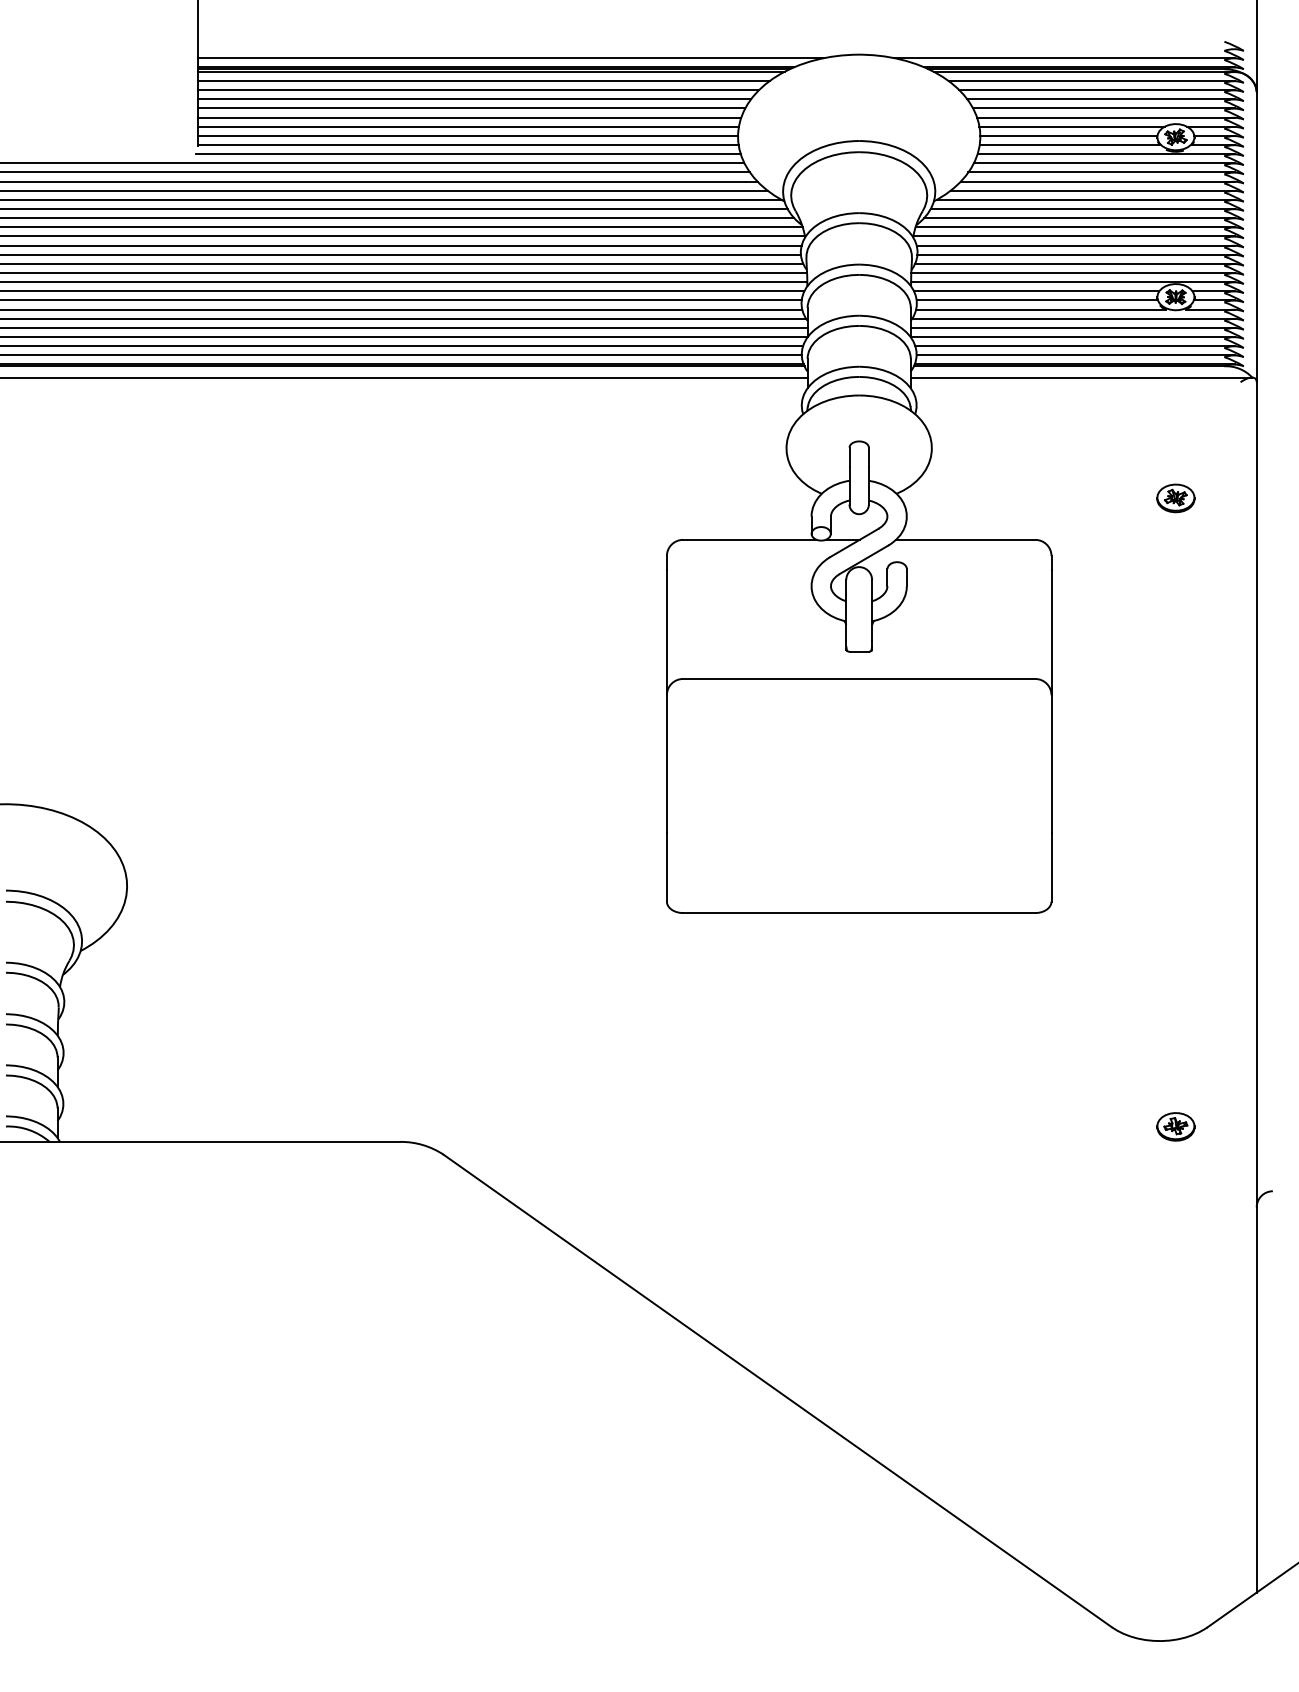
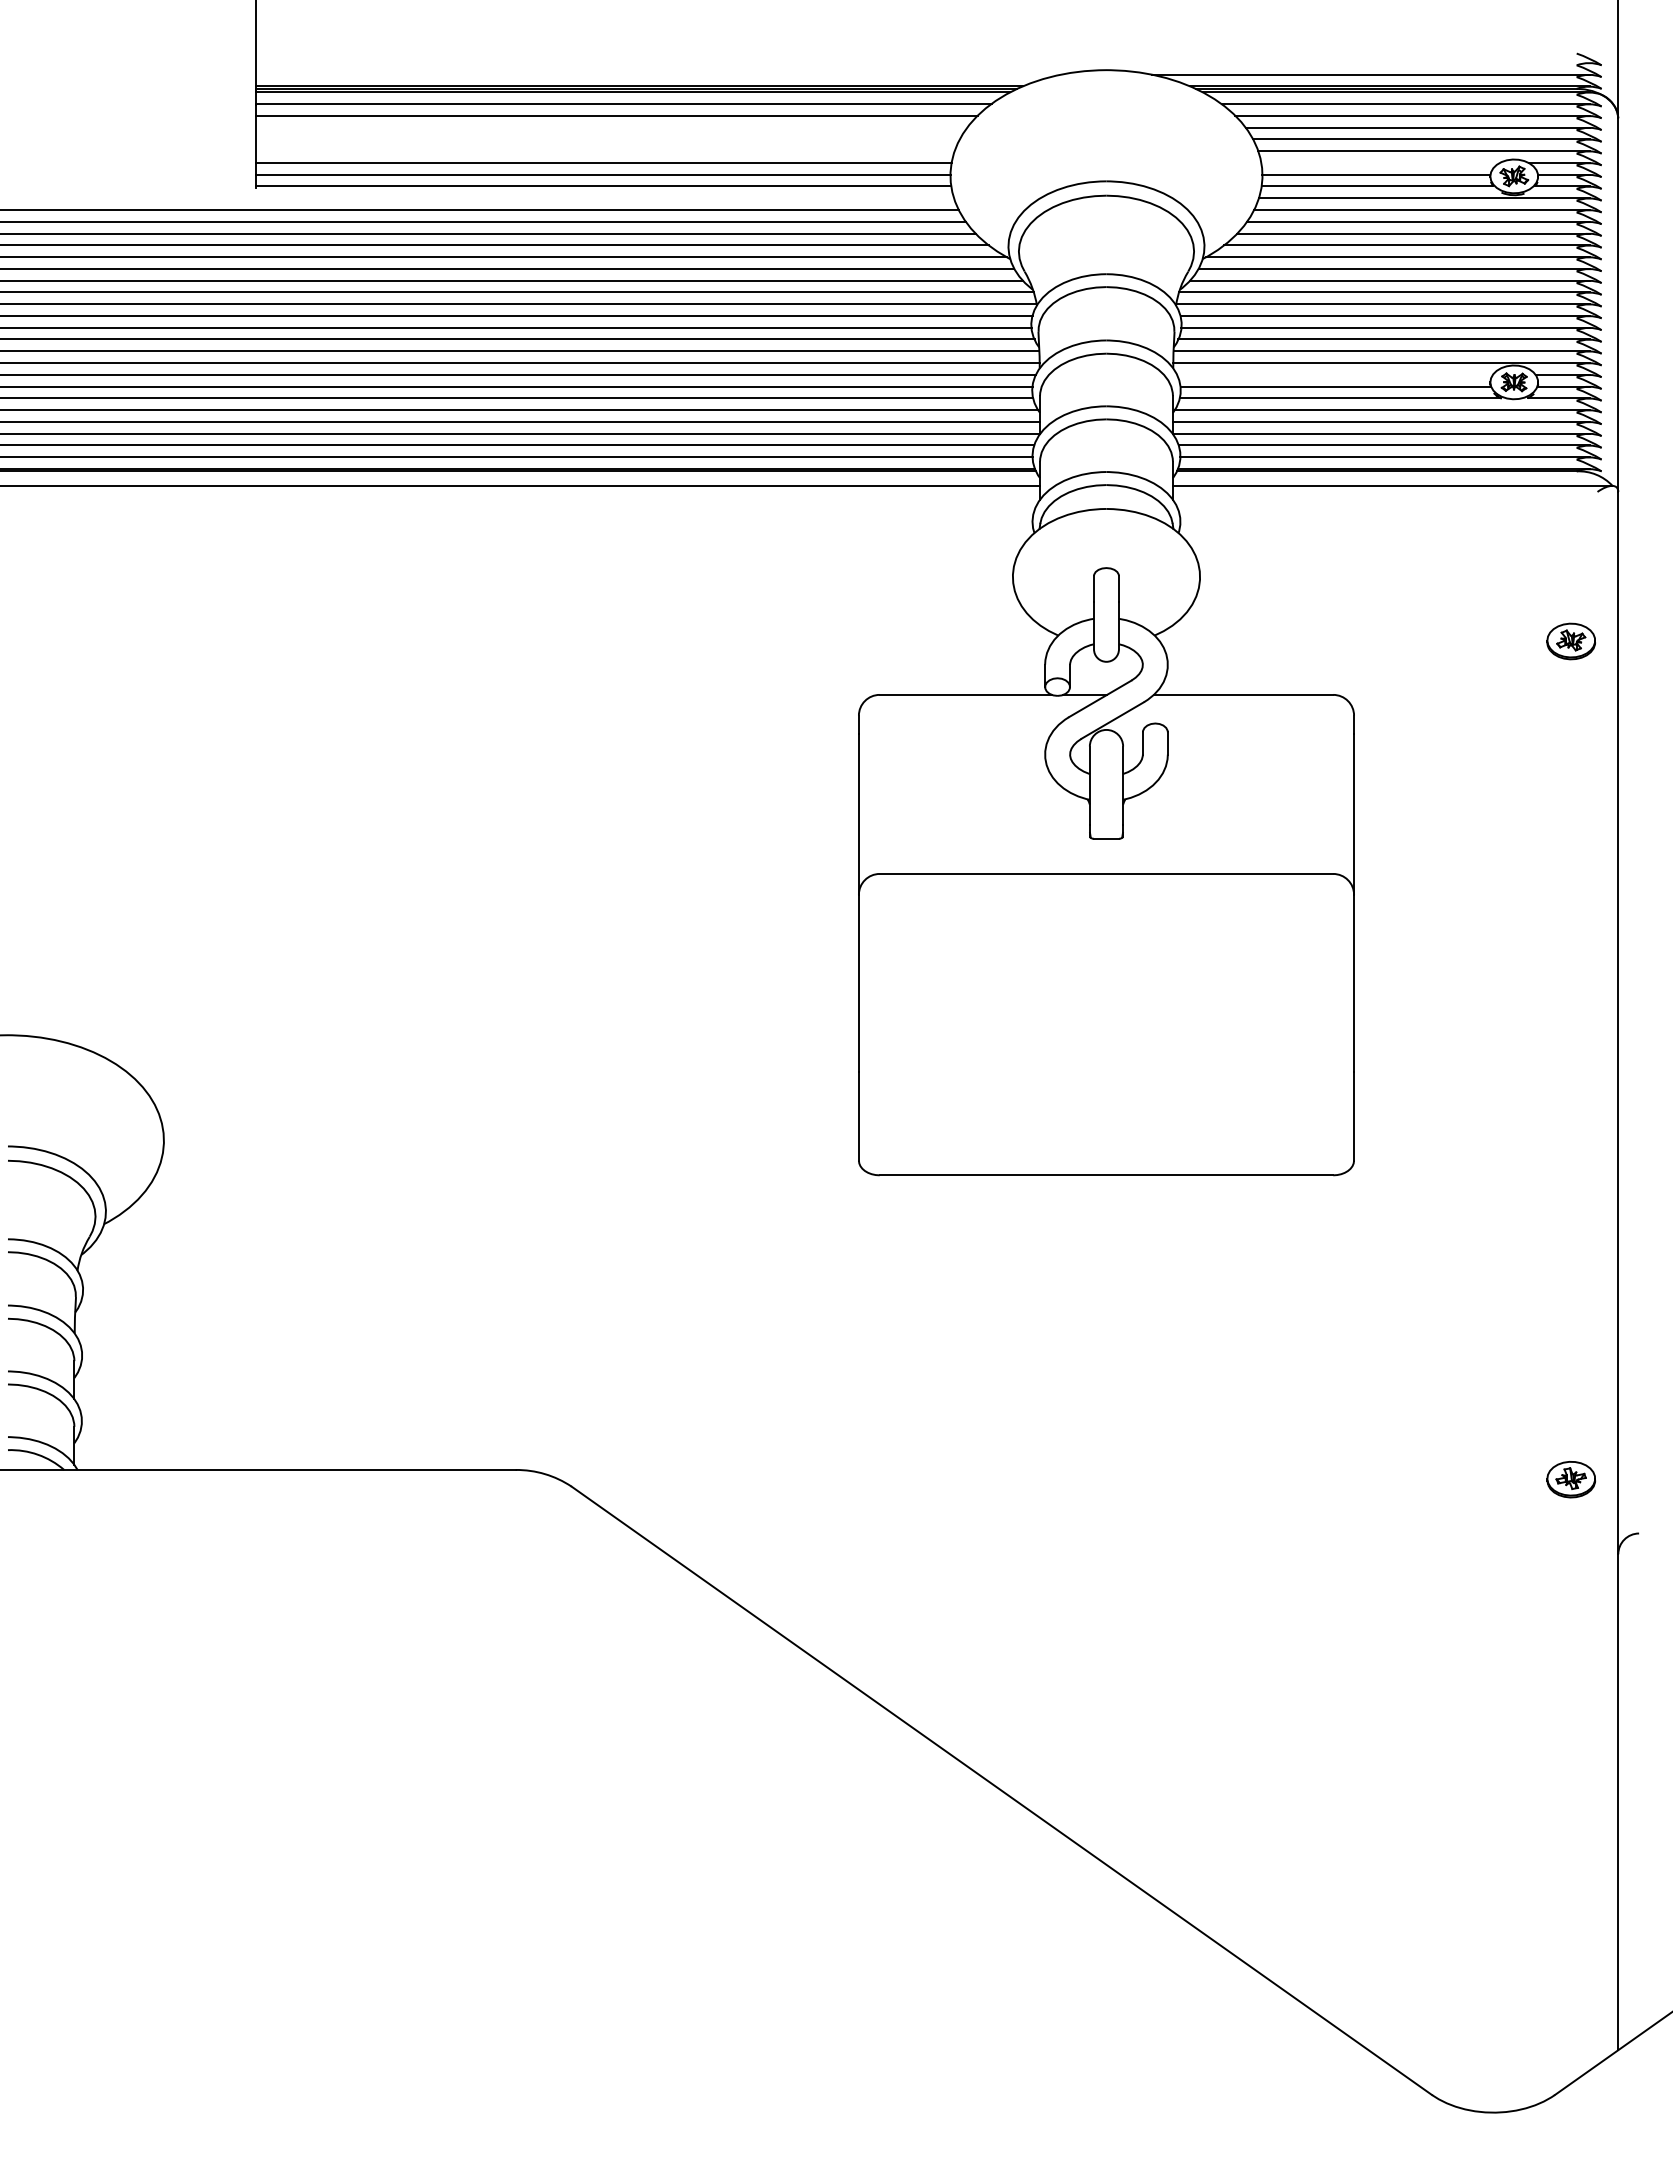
line: (511, 58) -> (658, 74), removed
line: (474, 99) -> (611, 127), removed
line: (471, 108) -> (607, 139), removed
line: (469, 117) -> (604, 151), removed
line: (1072, 126) -> (1380, 162), removed
line: (468, 154) -> (603, 198), removed
line: (1036, 291) -> (1334, 374), removed
part: (1175, 498) -> (1570, 641), moved
part: (1175, 1126) -> (1570, 1479), moved

